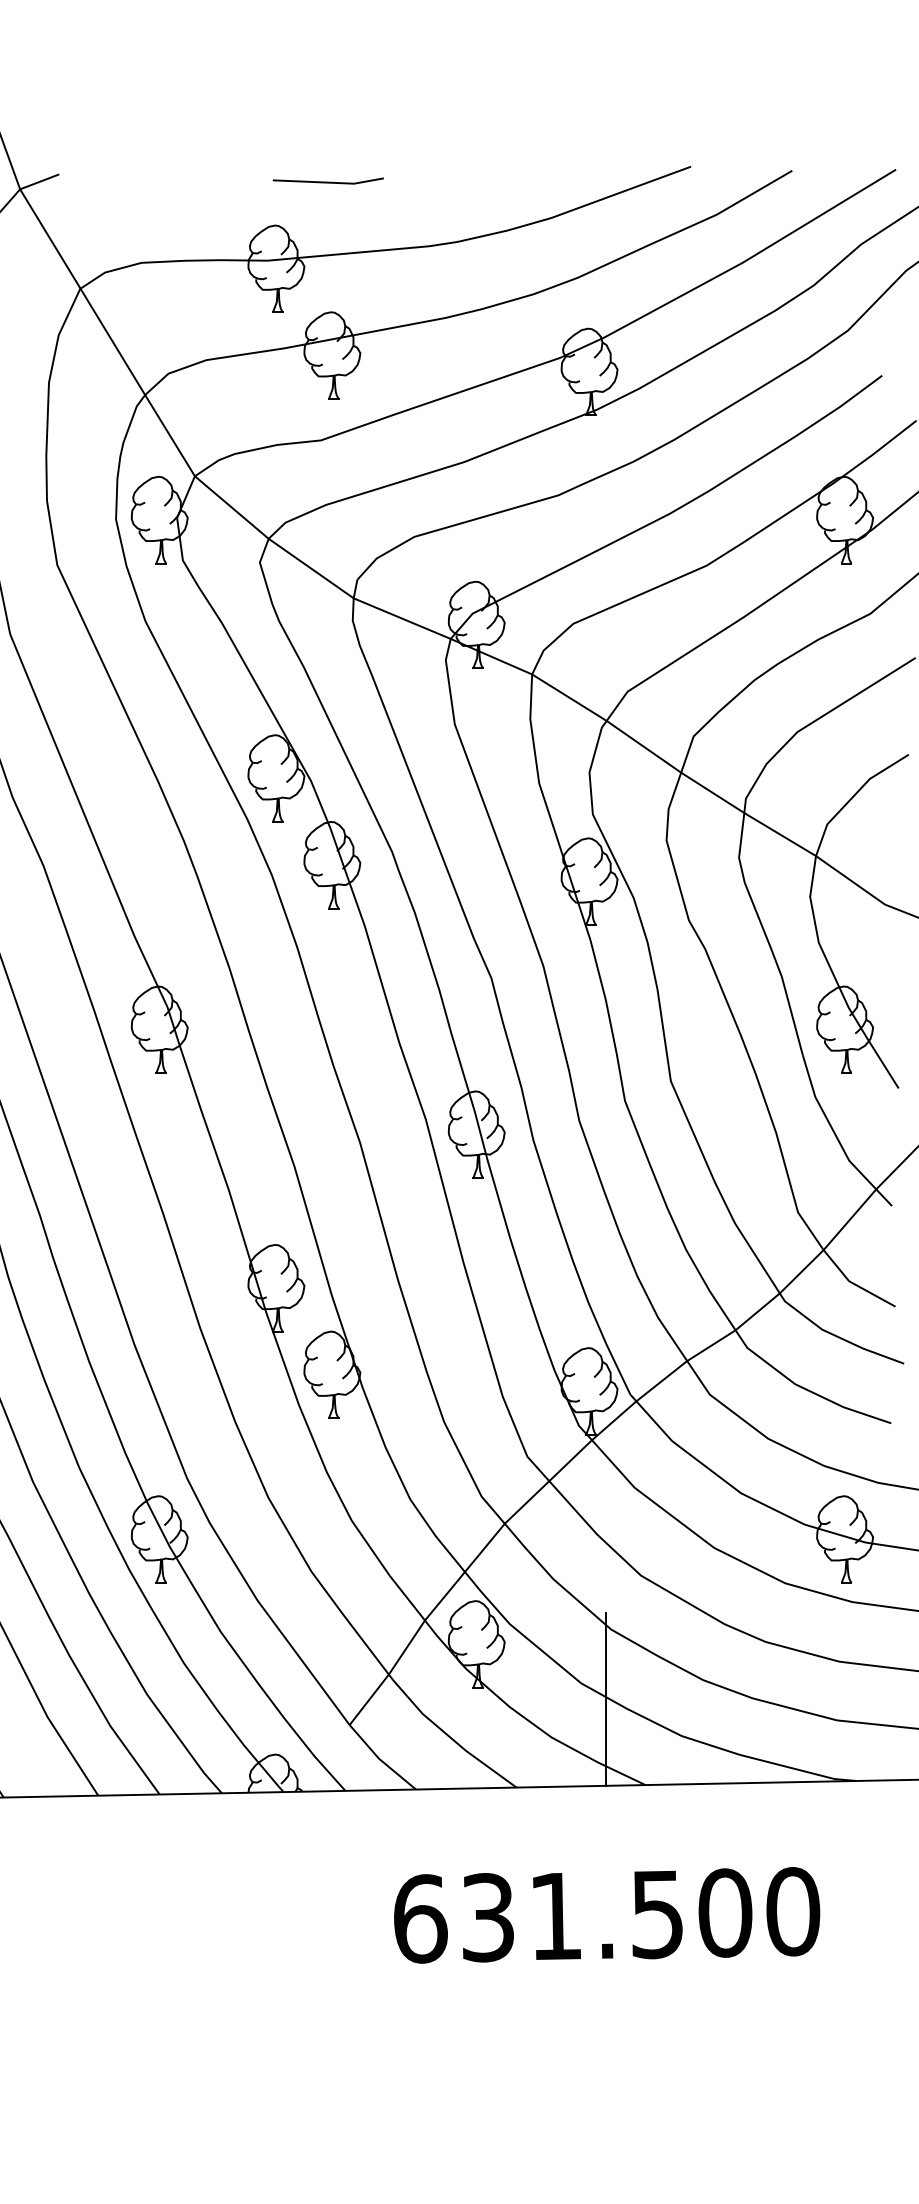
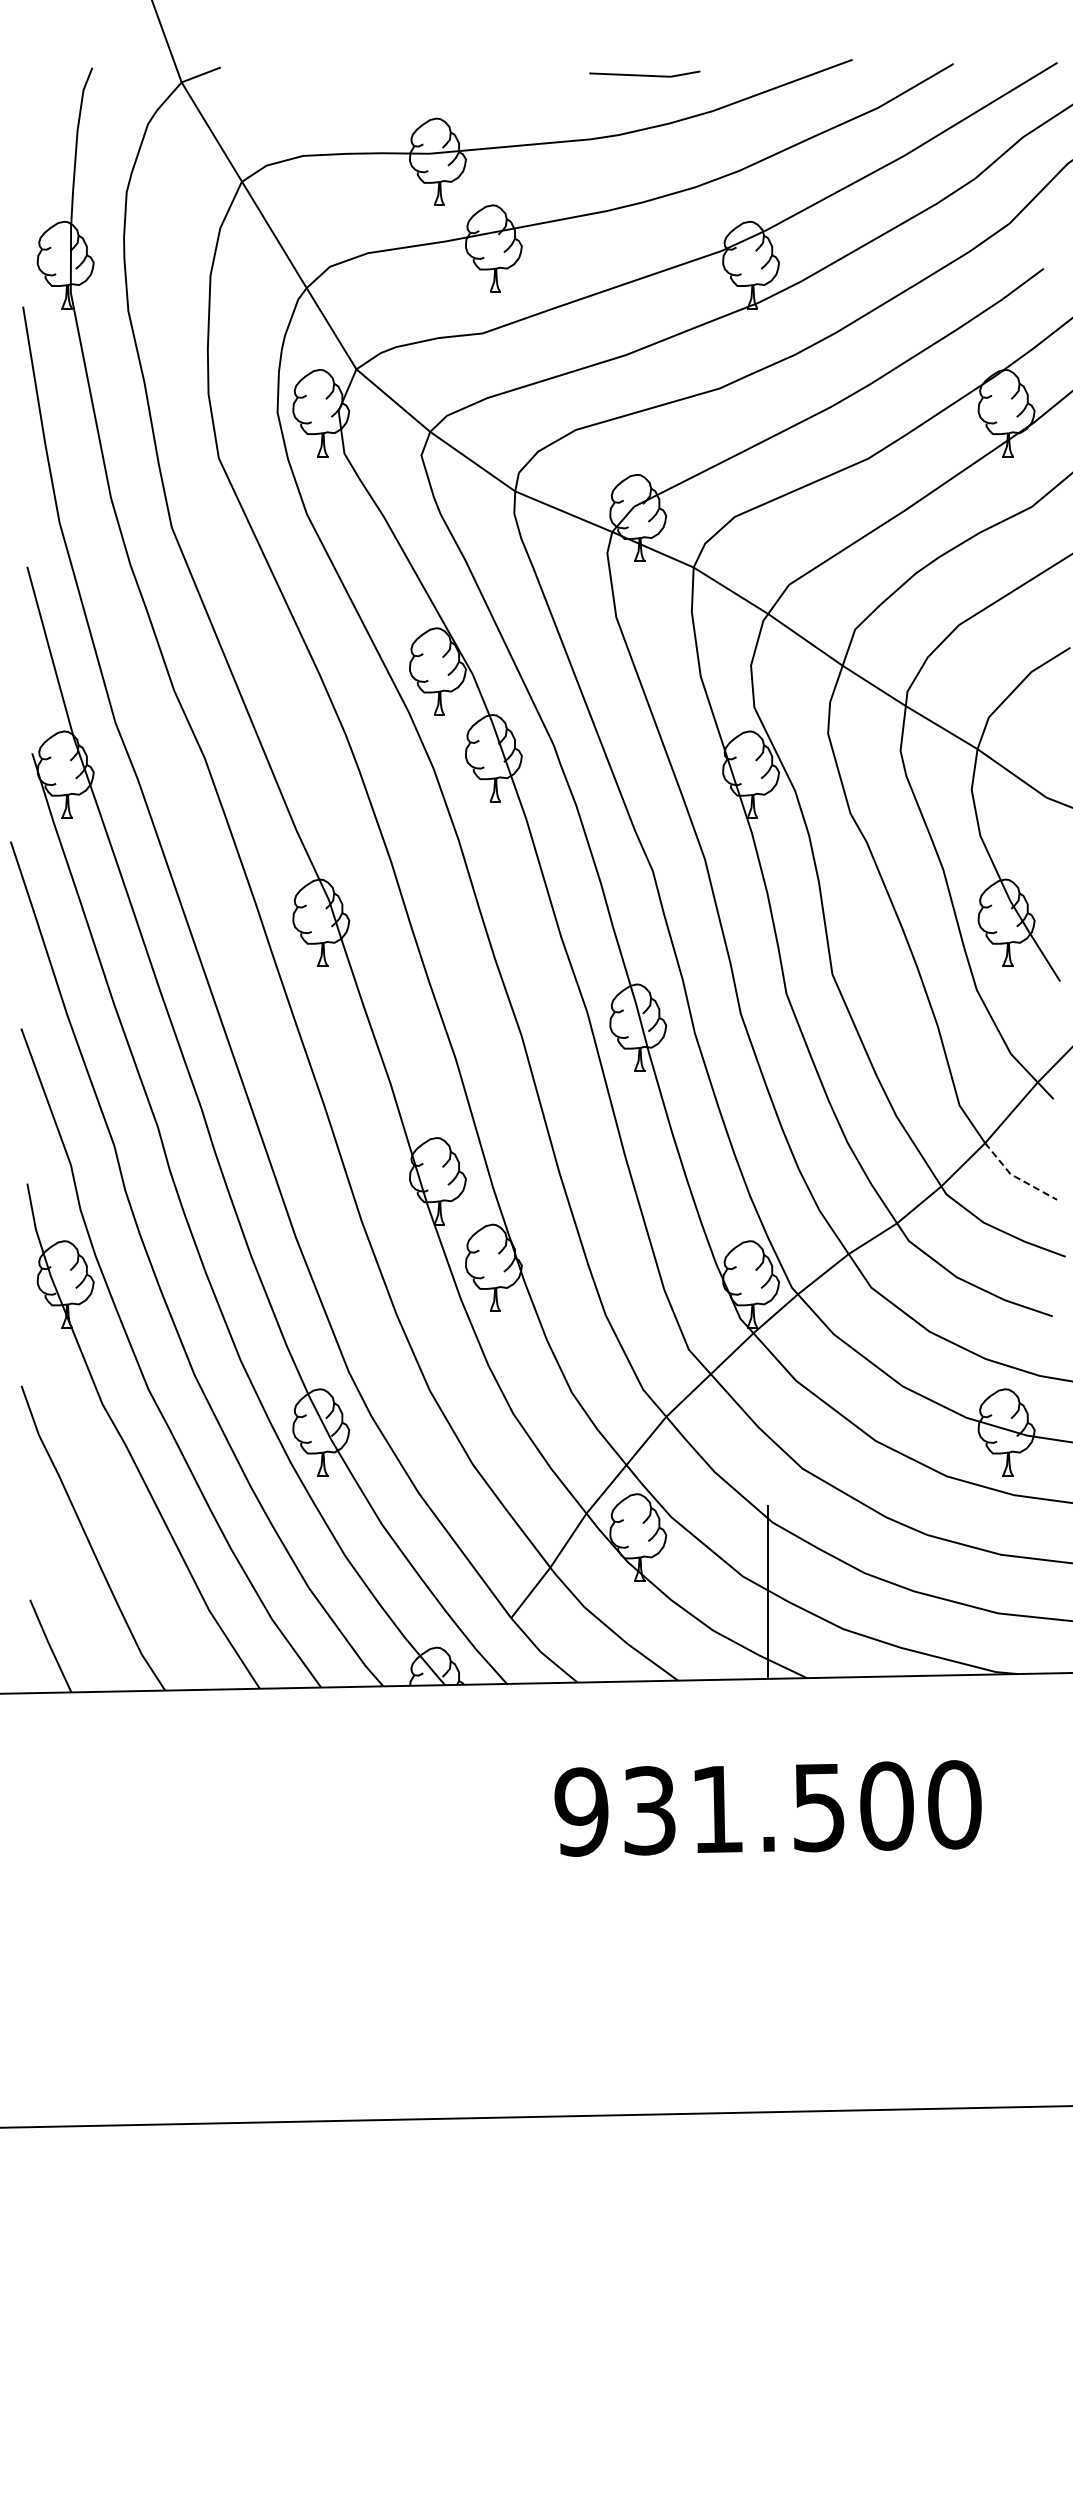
line: (327, 181) -> (644, 74), moved
line: (853, 1284) -> (1015, 1177), solid -> dashed
text: (419, 1918) -> (581, 1811), 631.500 -> 931.500

